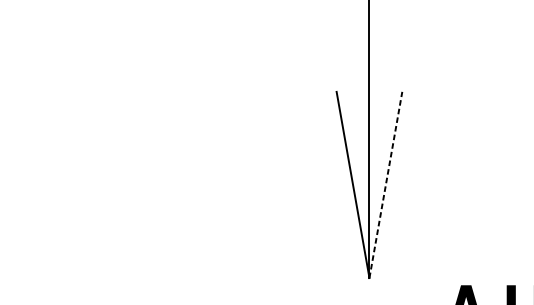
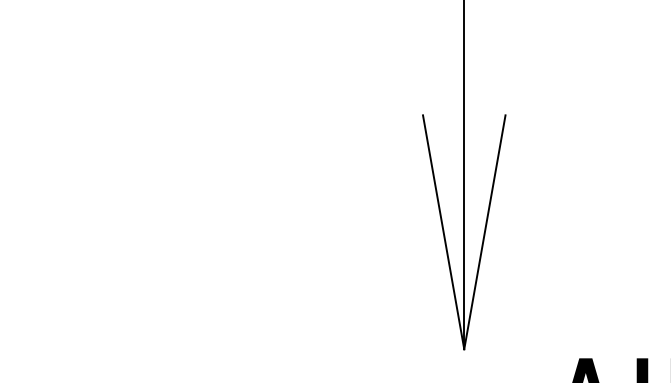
line: (385, 185) -> (484, 232), dashed -> solid

